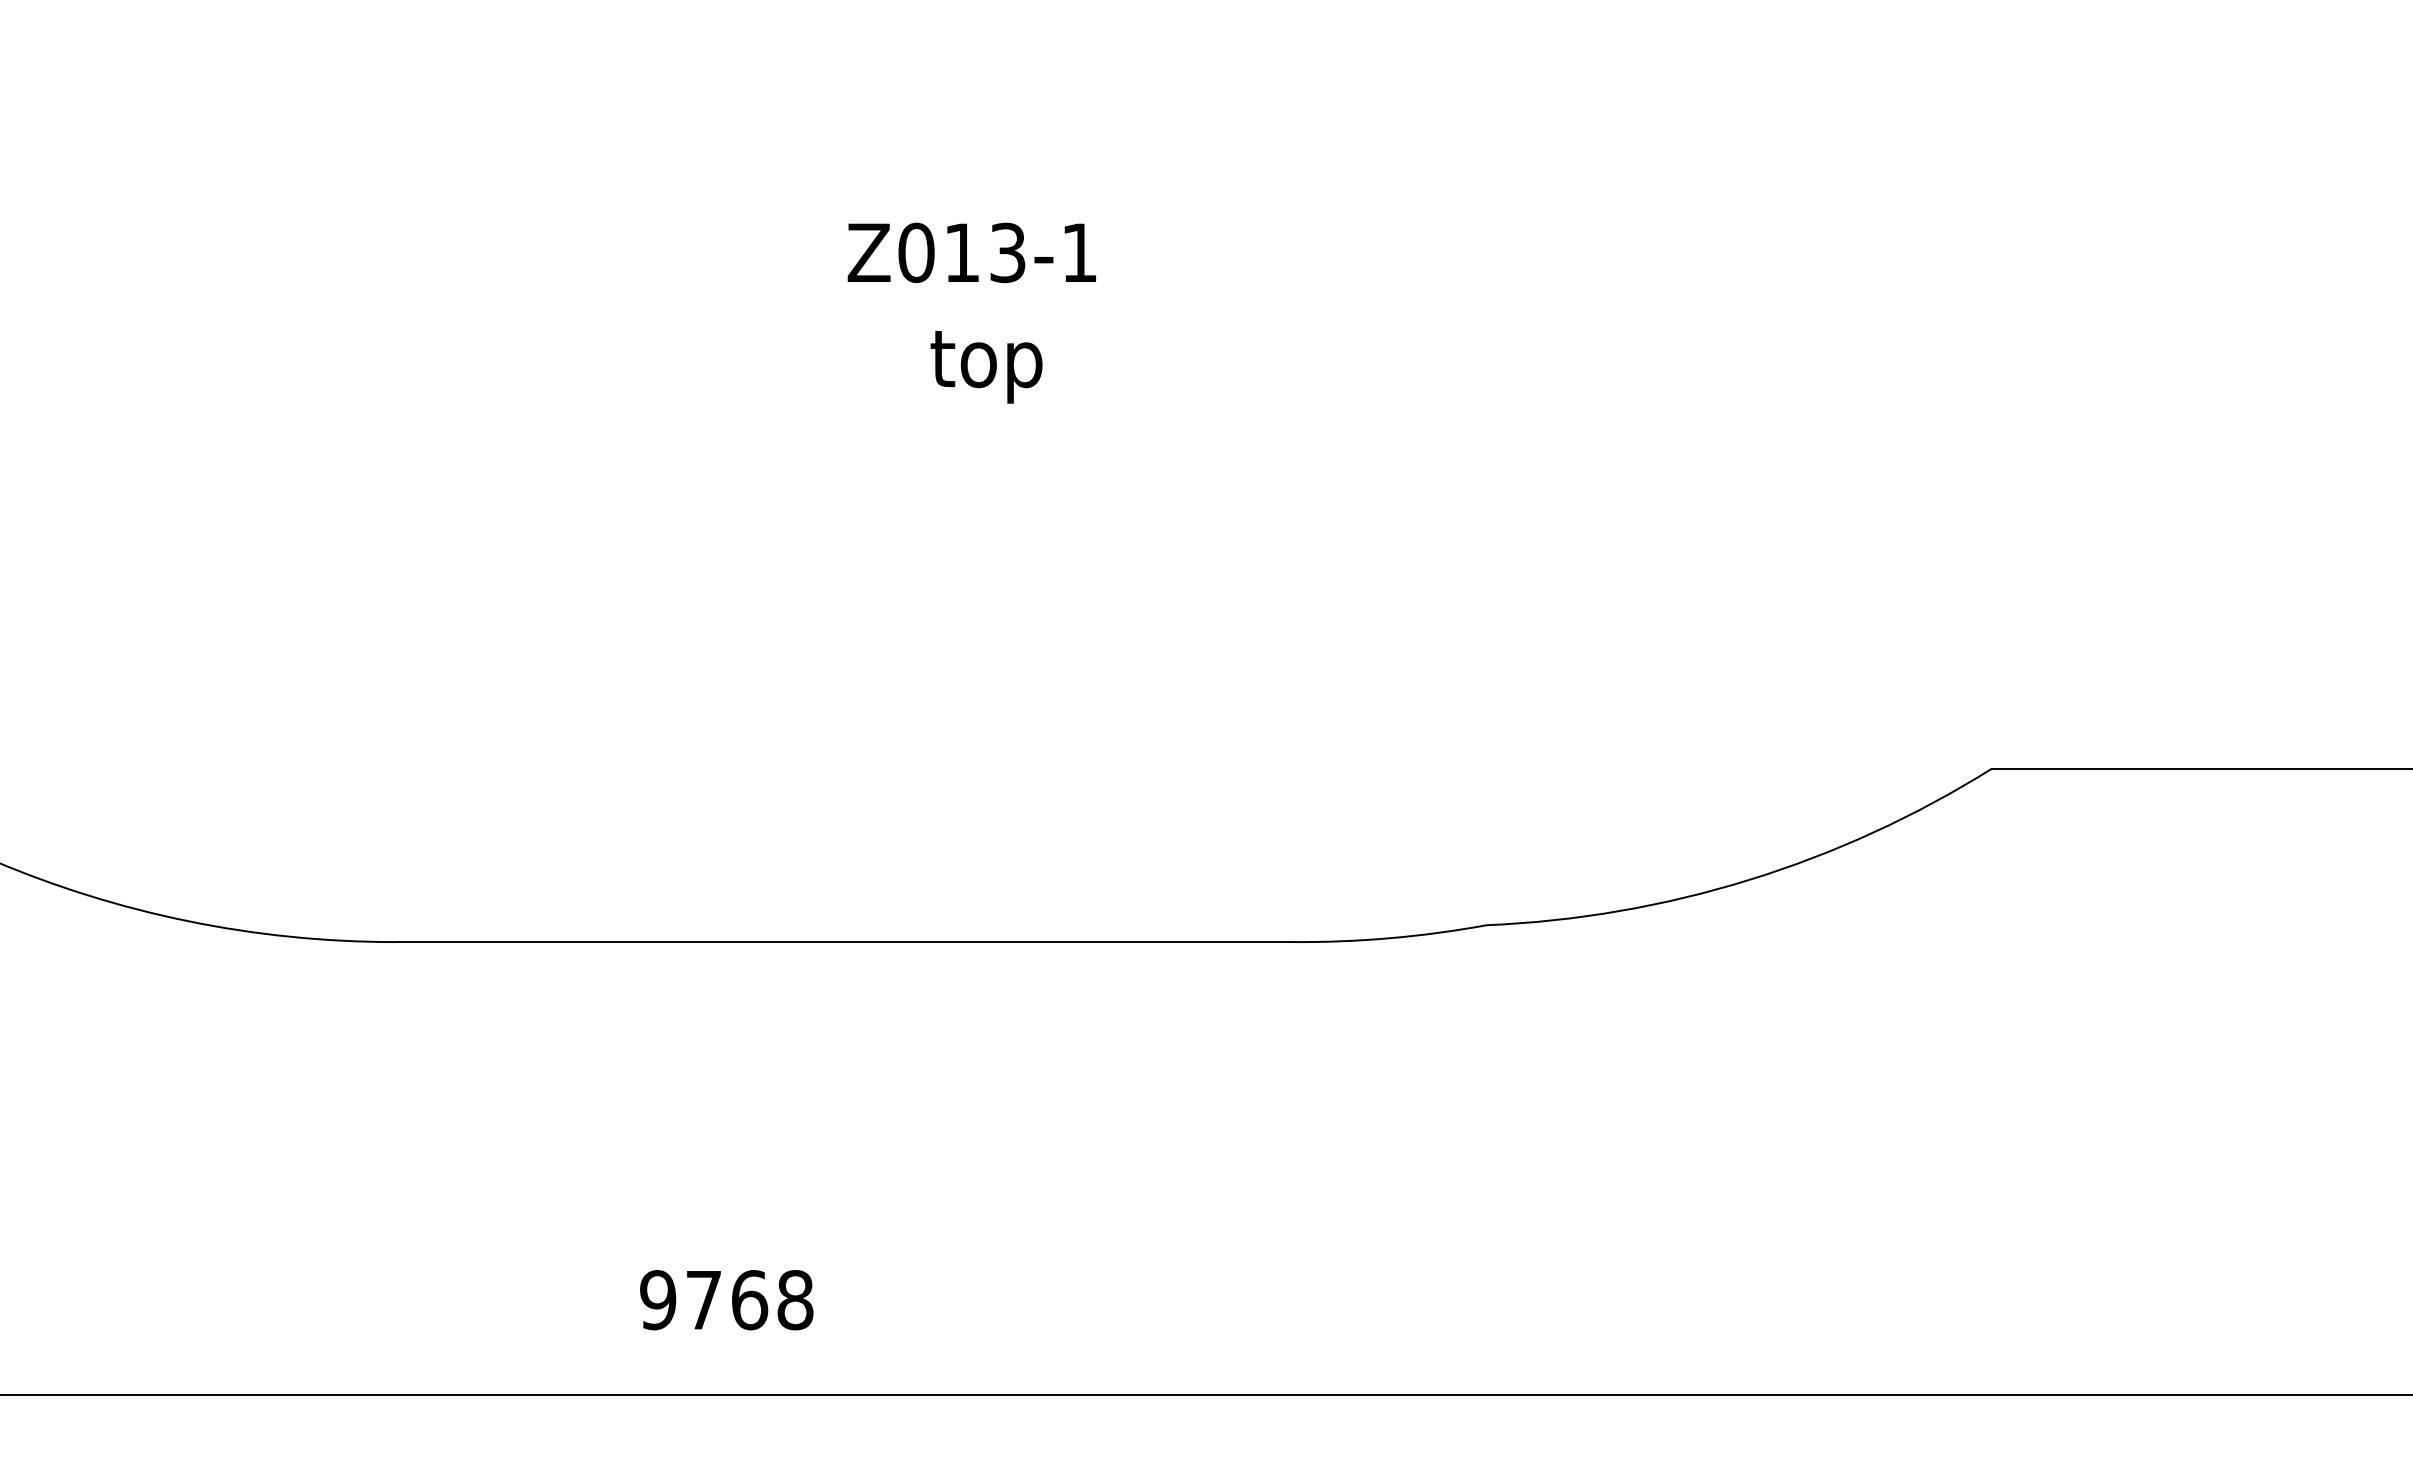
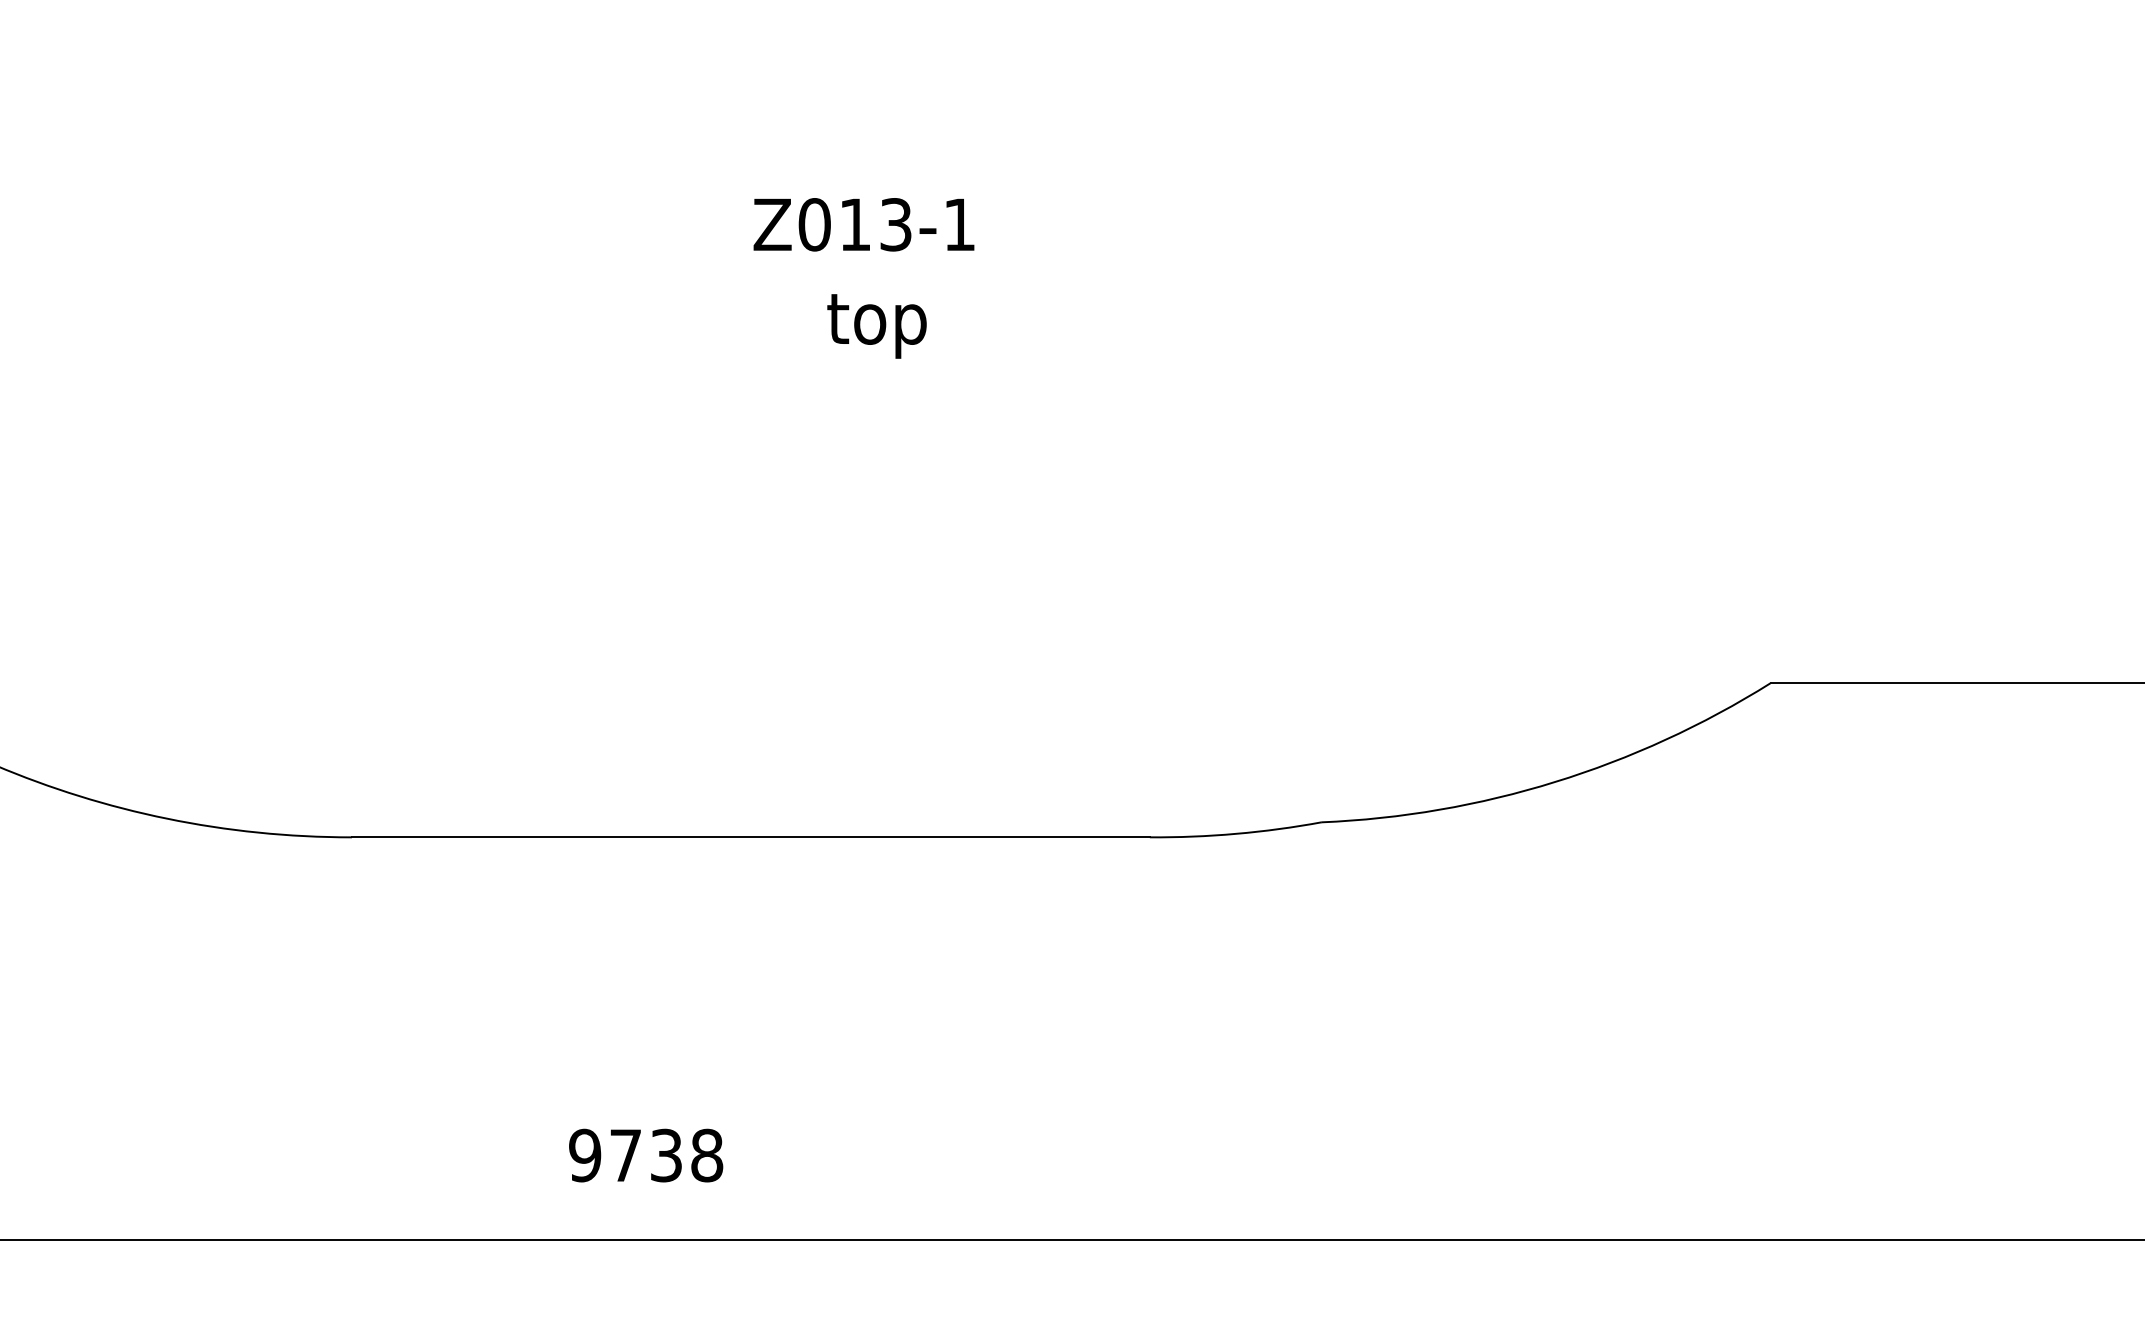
text: (750, 1300) -> (667, 1155), 9768 -> 9738

